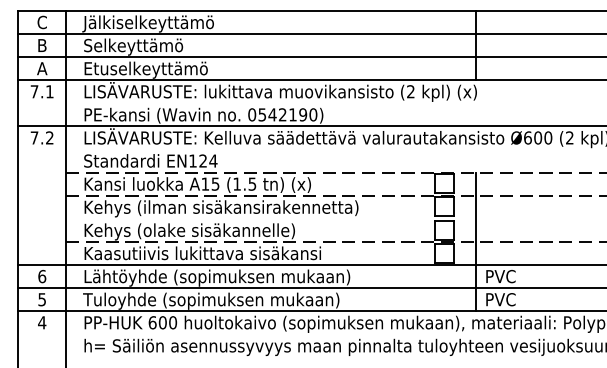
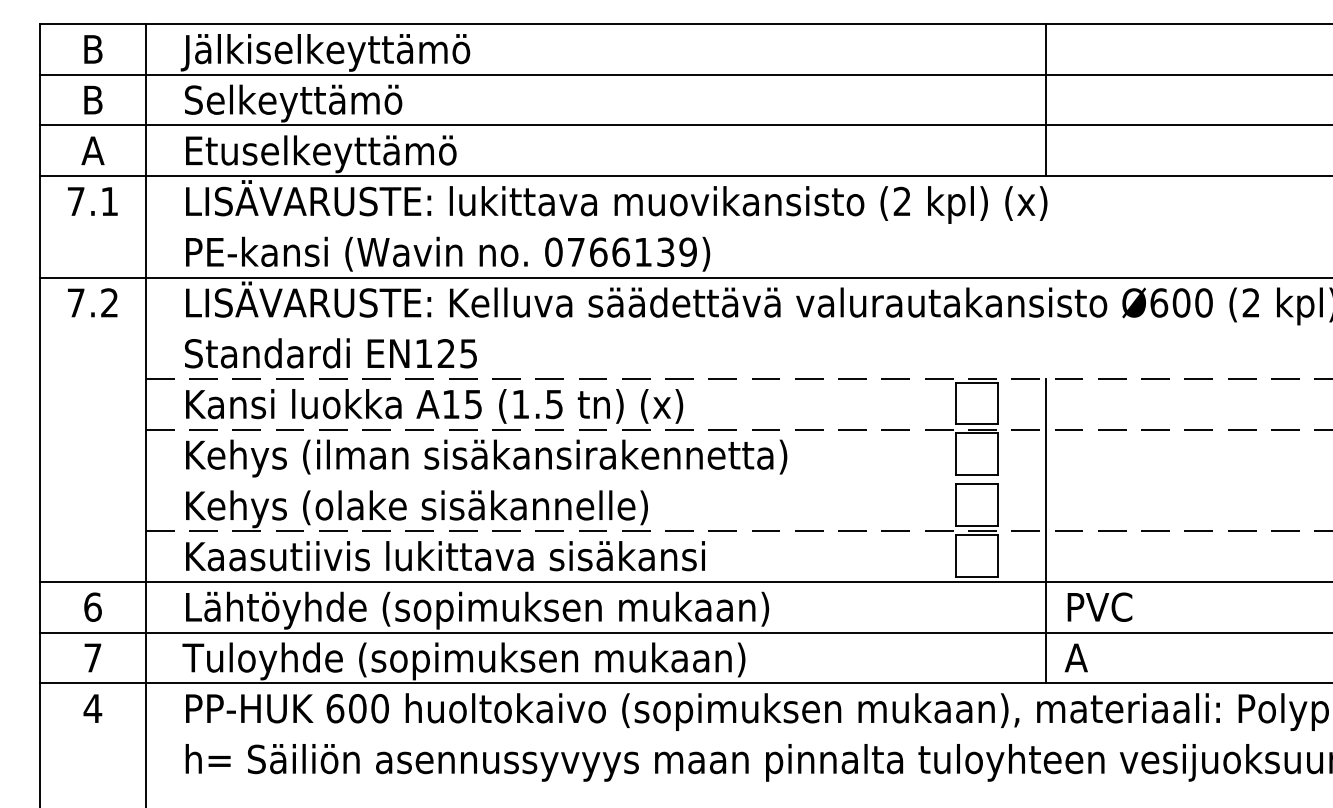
text: (41, 22) -> (91, 49), C -> B
text: (287, 114) -> (631, 251), 0542190) -> 0766139)
text: (213, 160) -> (468, 352), EN124 -> EN125
text: (41, 299) -> (91, 657), 5 -> 7
text: (500, 299) -> (1098, 657), PVC -> A

